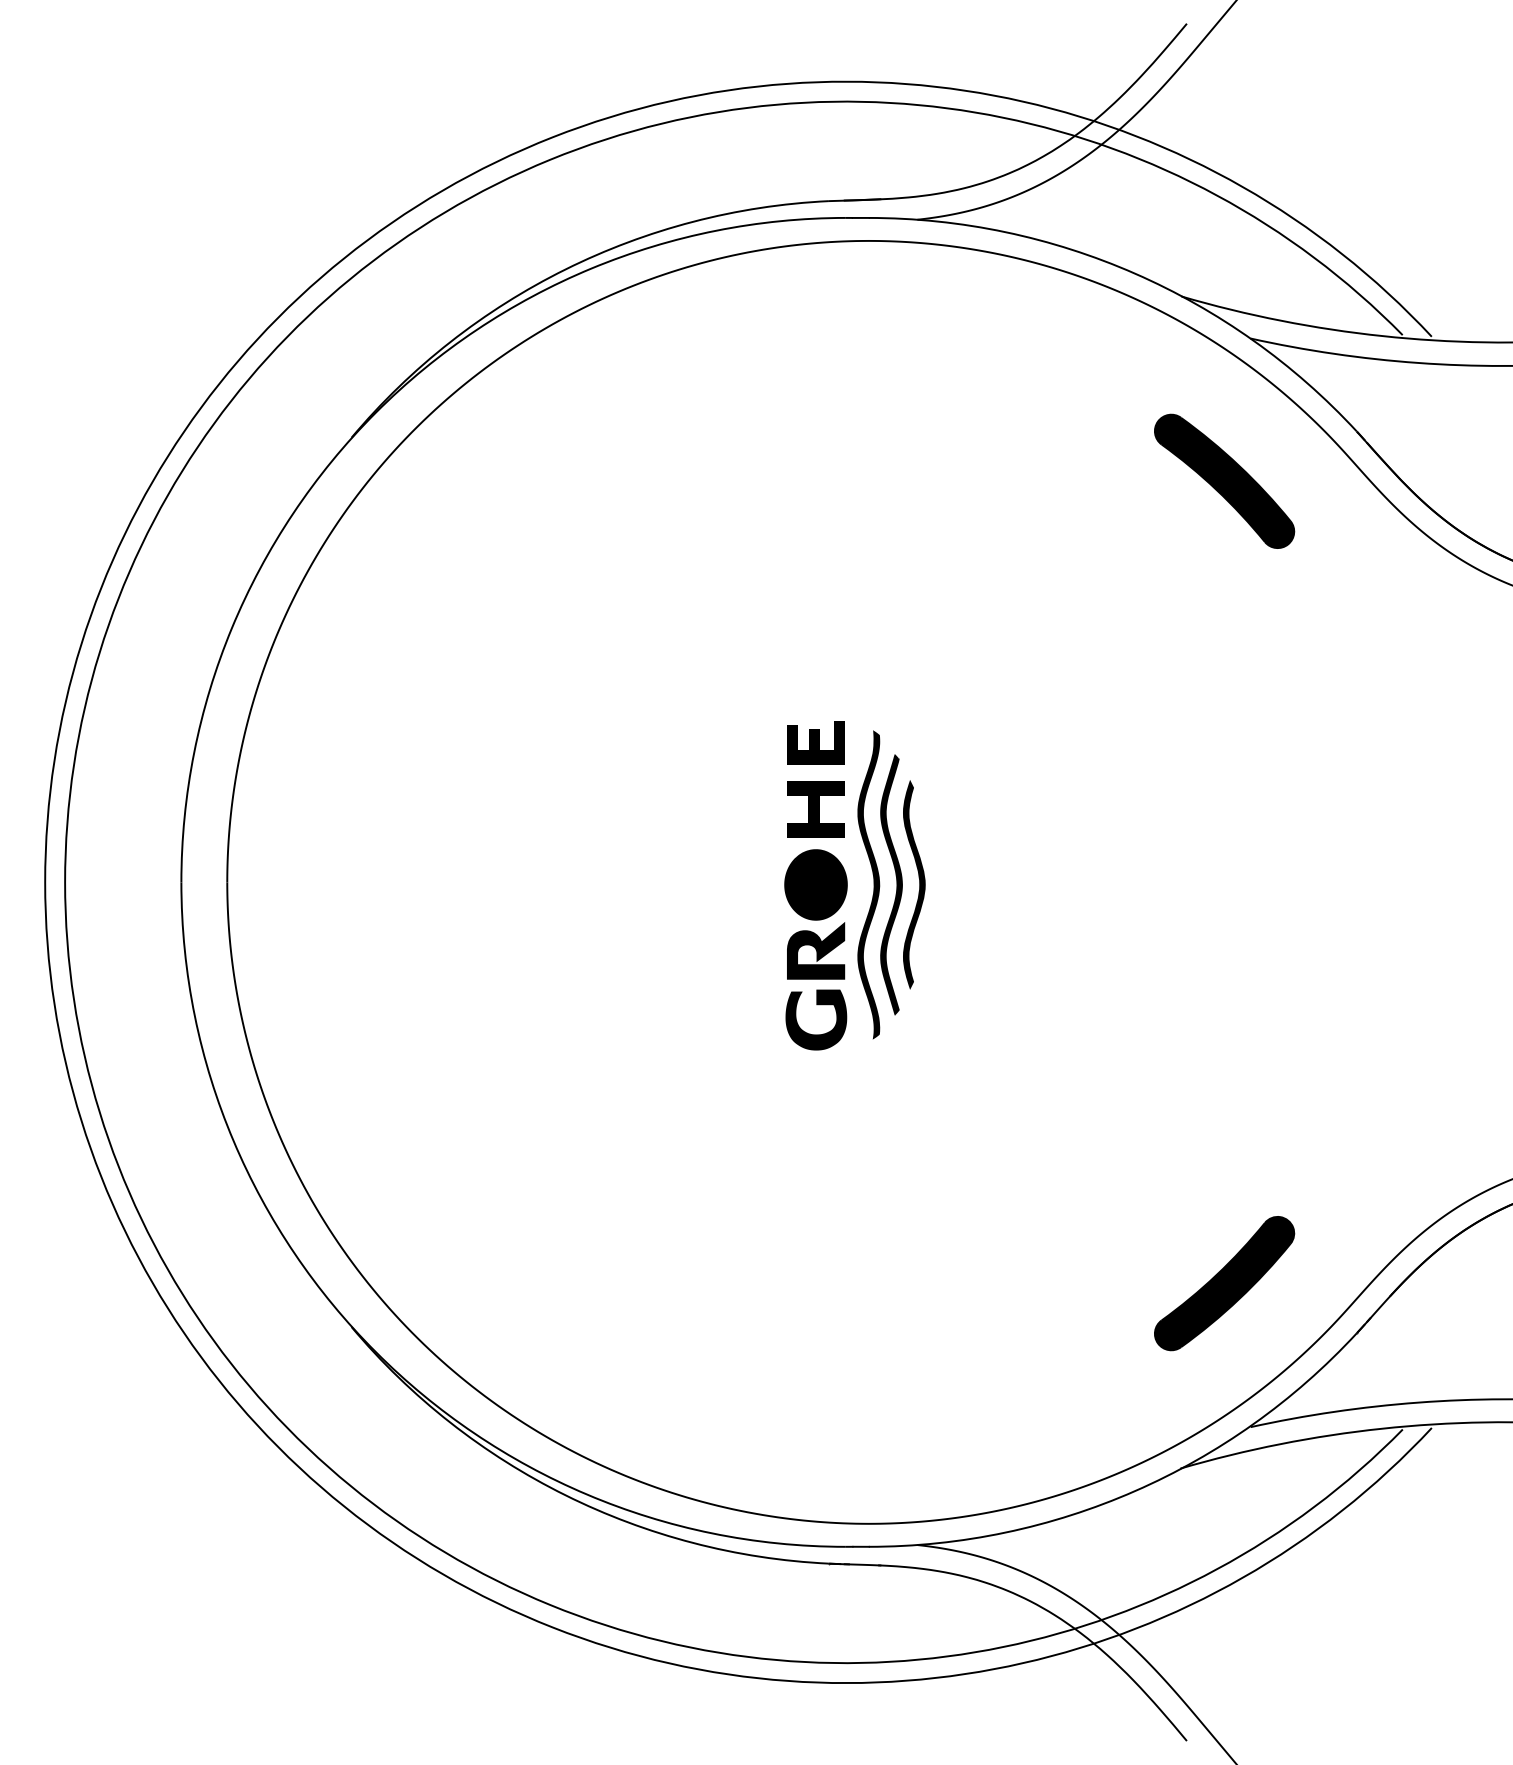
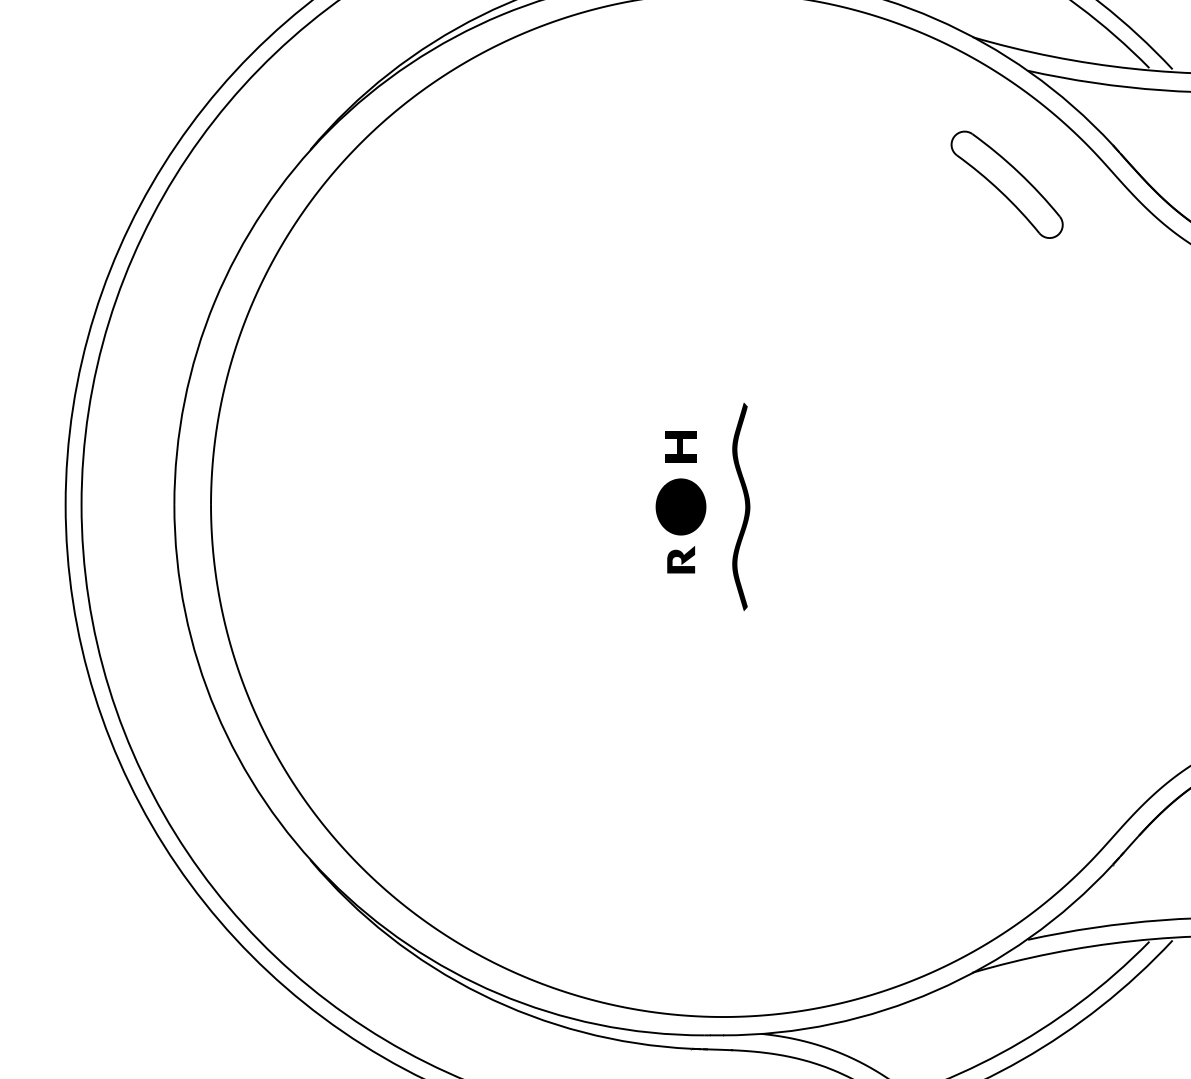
fill: (1224, 481) -> (1007, 184), removed
fill: (815, 742) -> (680, 393), removed
part: (815, 809) -> (680, 446), size x0.7
fill: (868, 884) -> (722, 506), removed
part: (914, 884) -> (759, 506), removed
part: (816, 950) -> (681, 559), size x0.6
fill: (816, 1019) -> (681, 614), removed
part: (1224, 1283) -> (1007, 825), removed

